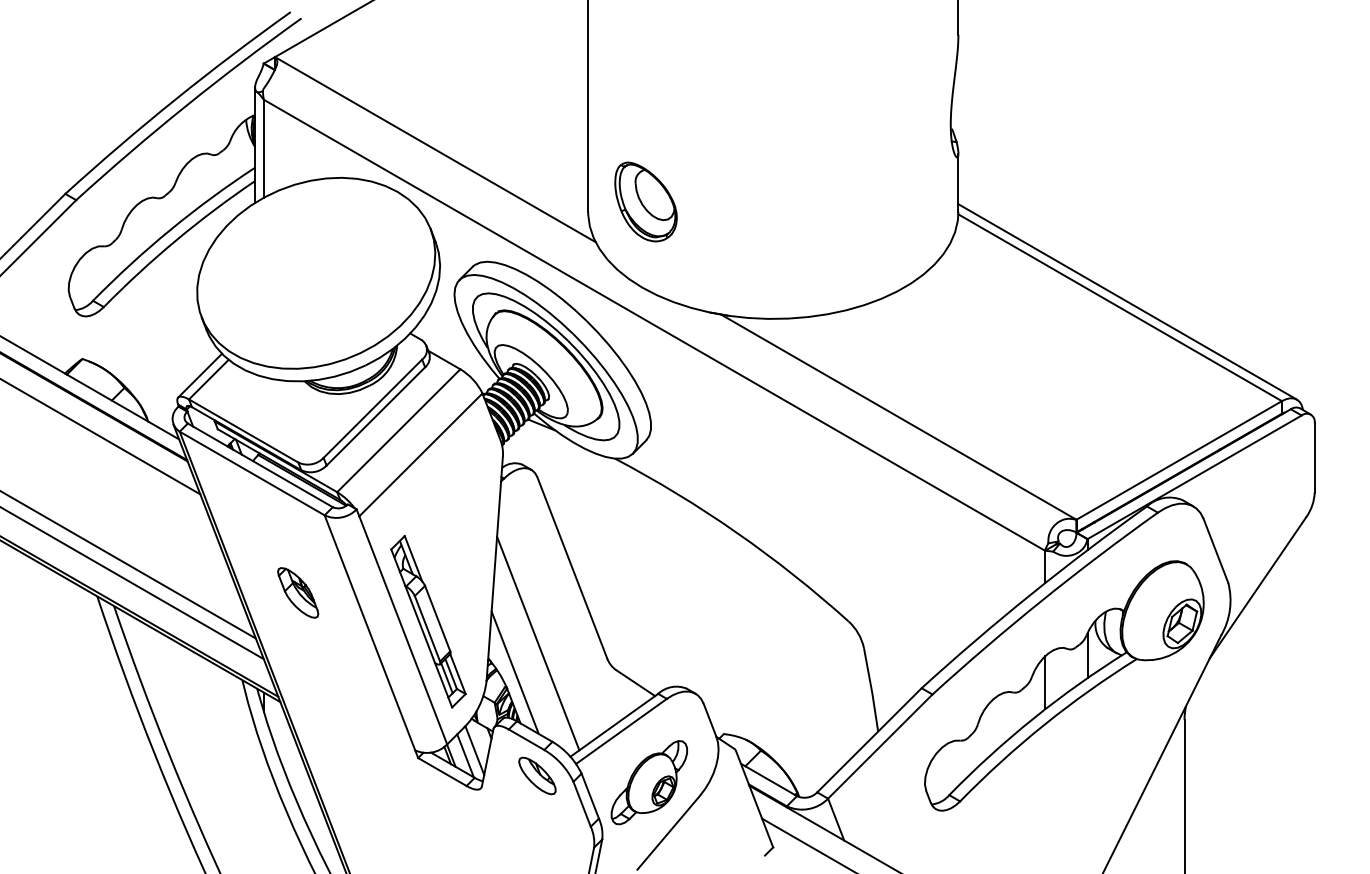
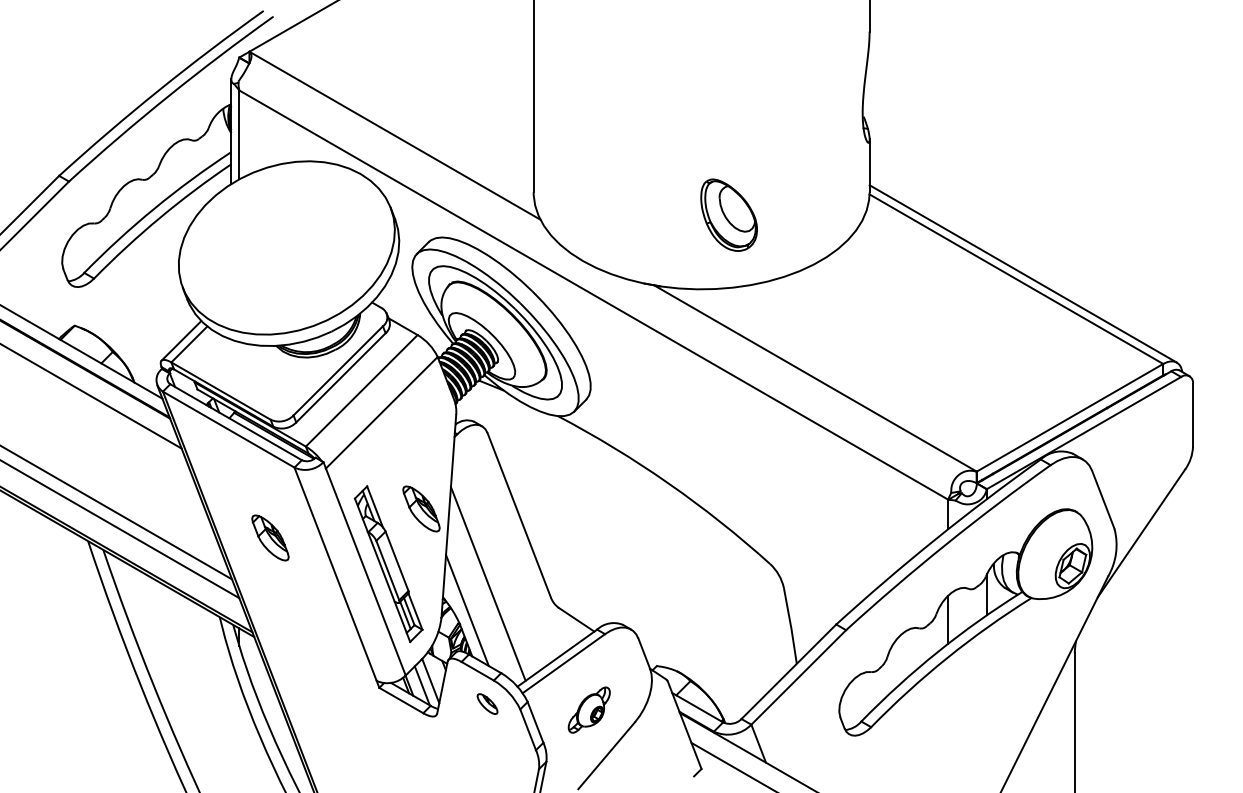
part: (645, 201) -> (728, 214), moved
part: (464, 560) -> (421, 508), added
part: (537, 775) -> (487, 703), size x0.6
part: (649, 781) -> (589, 709), size x0.6

